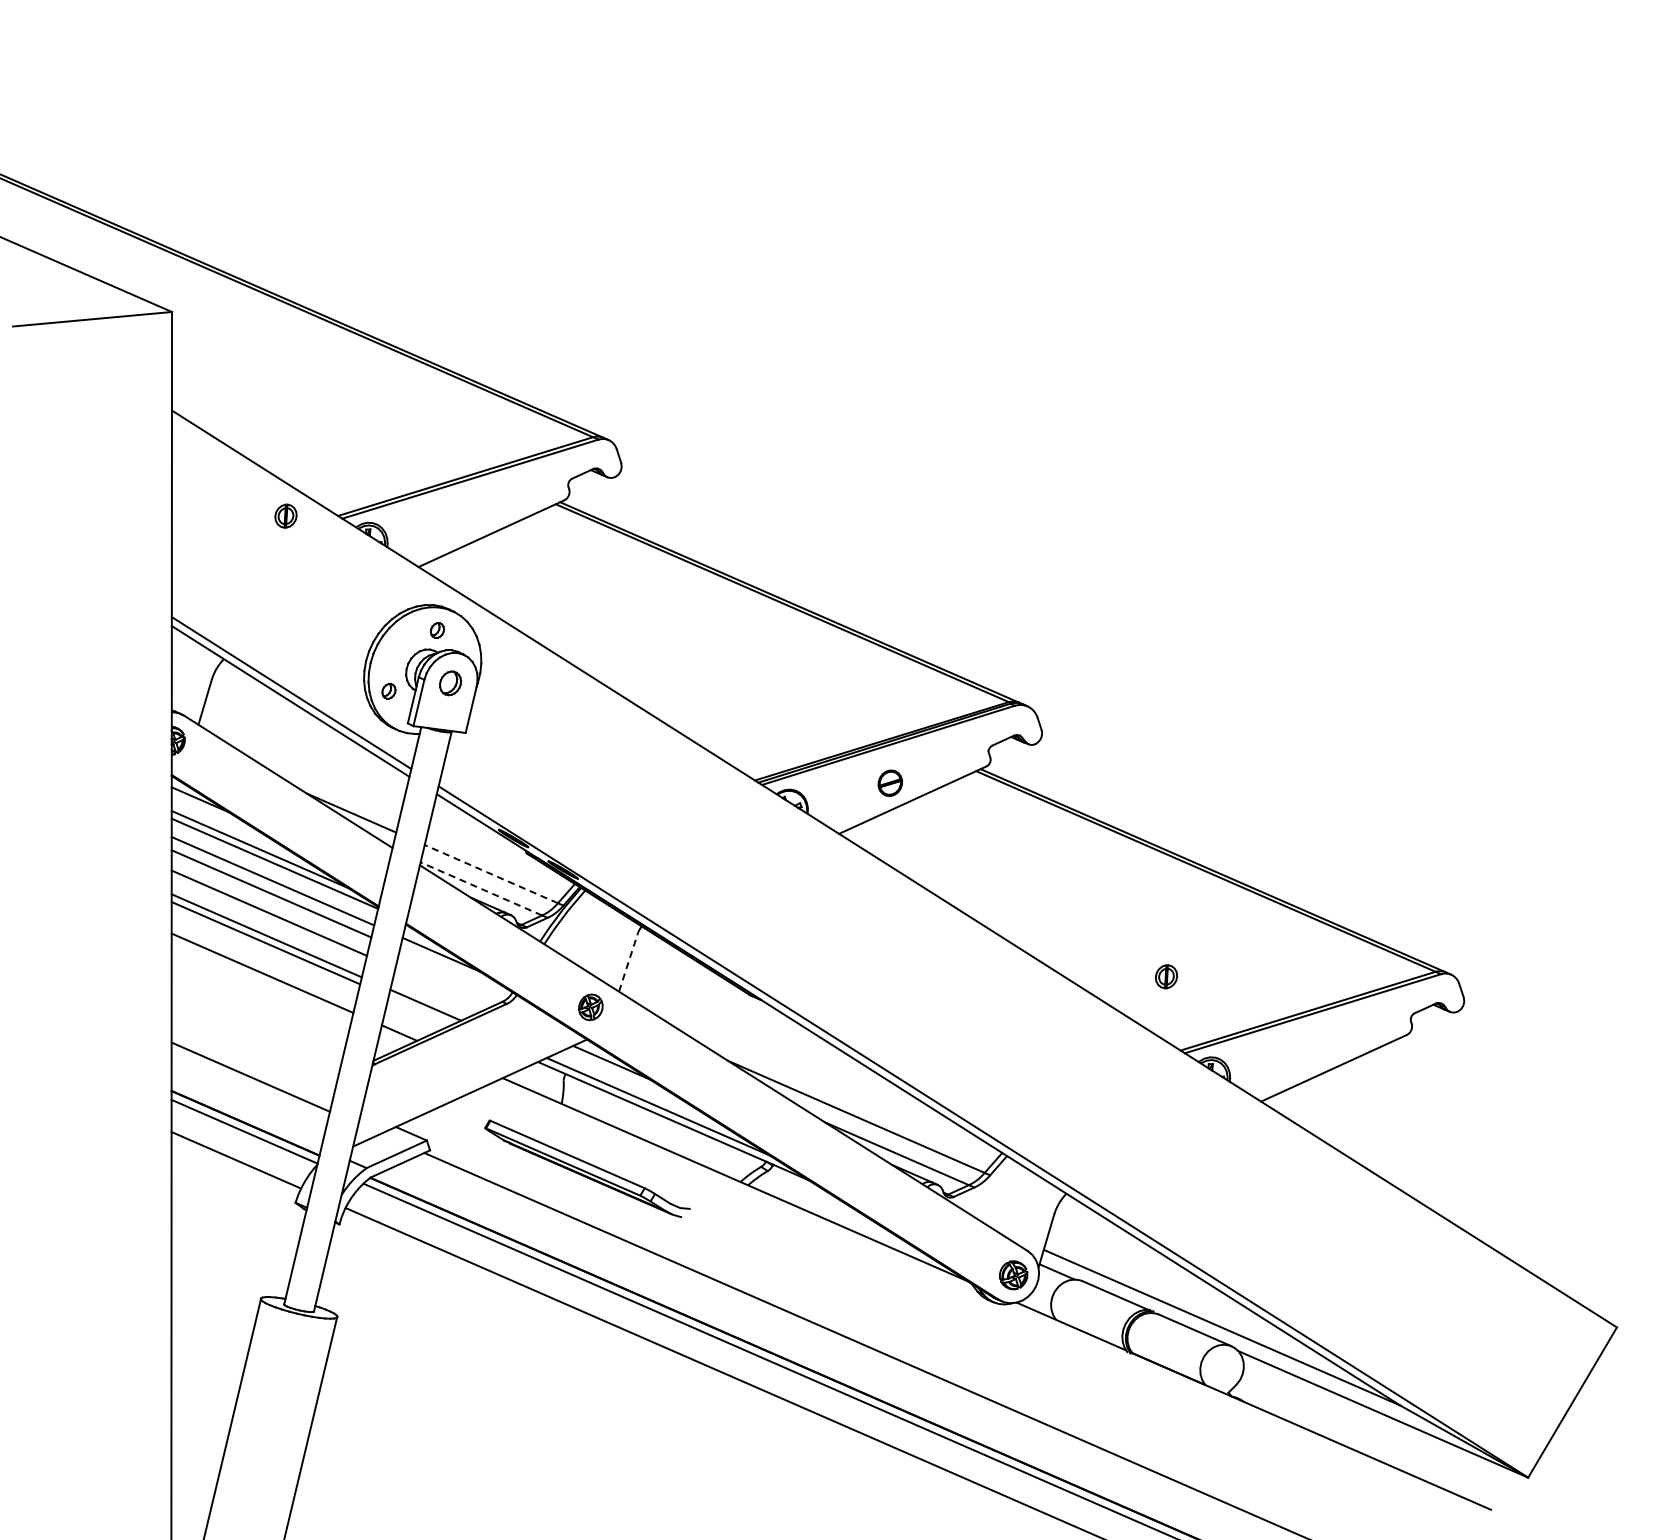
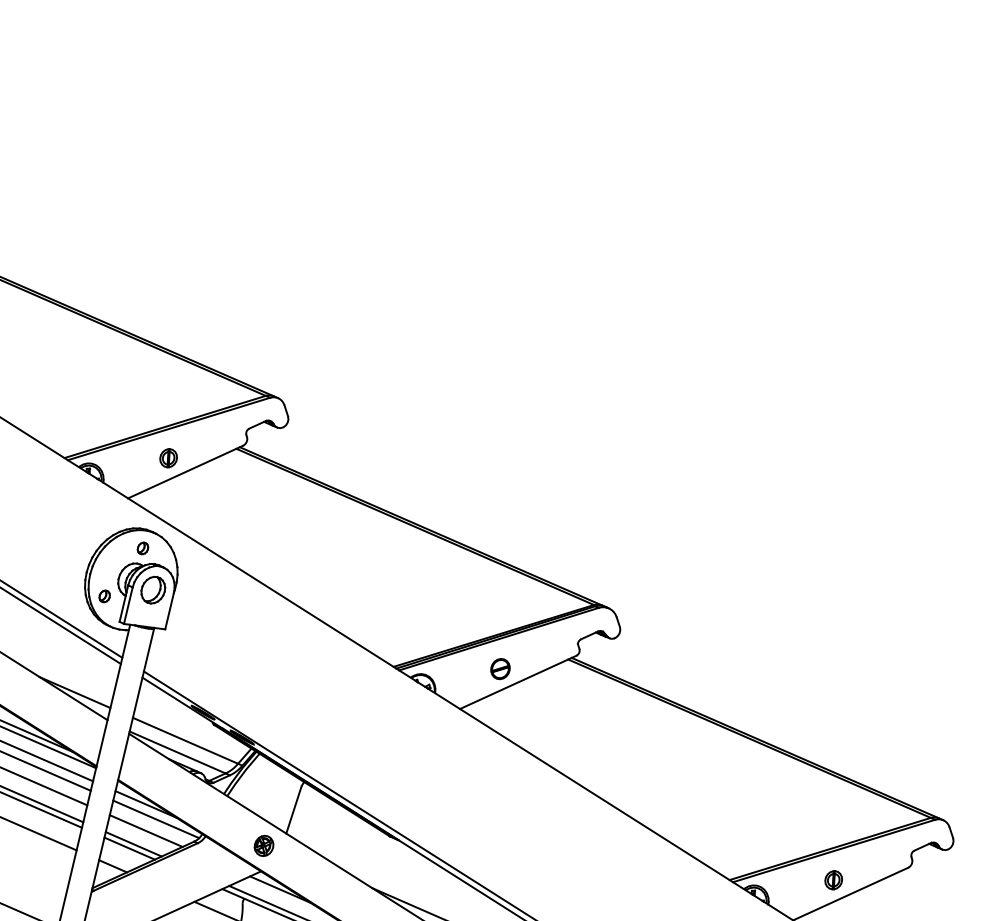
part: (285, 515) -> (168, 457), moved
part: (450, 683) -> (153, 590), size x1.43
line: (491, 874) -> (185, 741), dashed -> solid
line: (480, 888) -> (176, 752), dashed -> solid
line: (628, 961) -> (293, 809), dashed -> solid
line: (453, 973) -> (155, 819), added
part: (1166, 976) -> (833, 880), moved
line: (441, 988) -> (146, 831), added
line: (420, 1010) -> (129, 848), added

